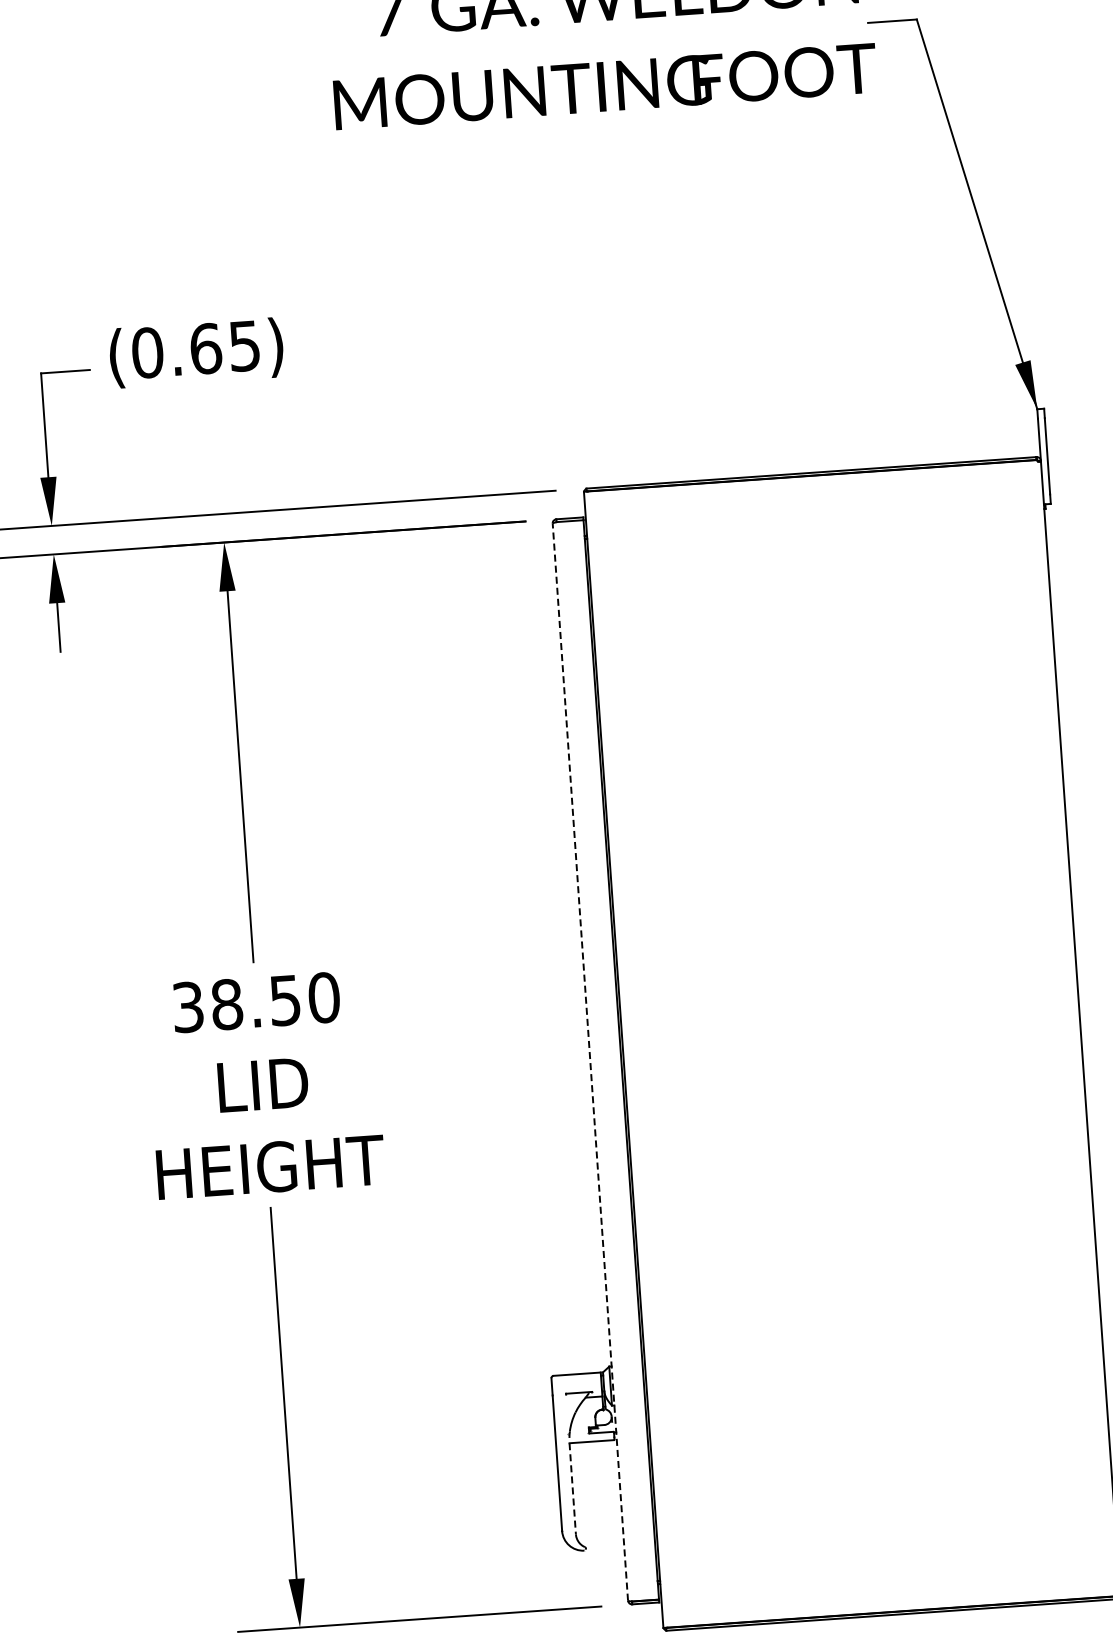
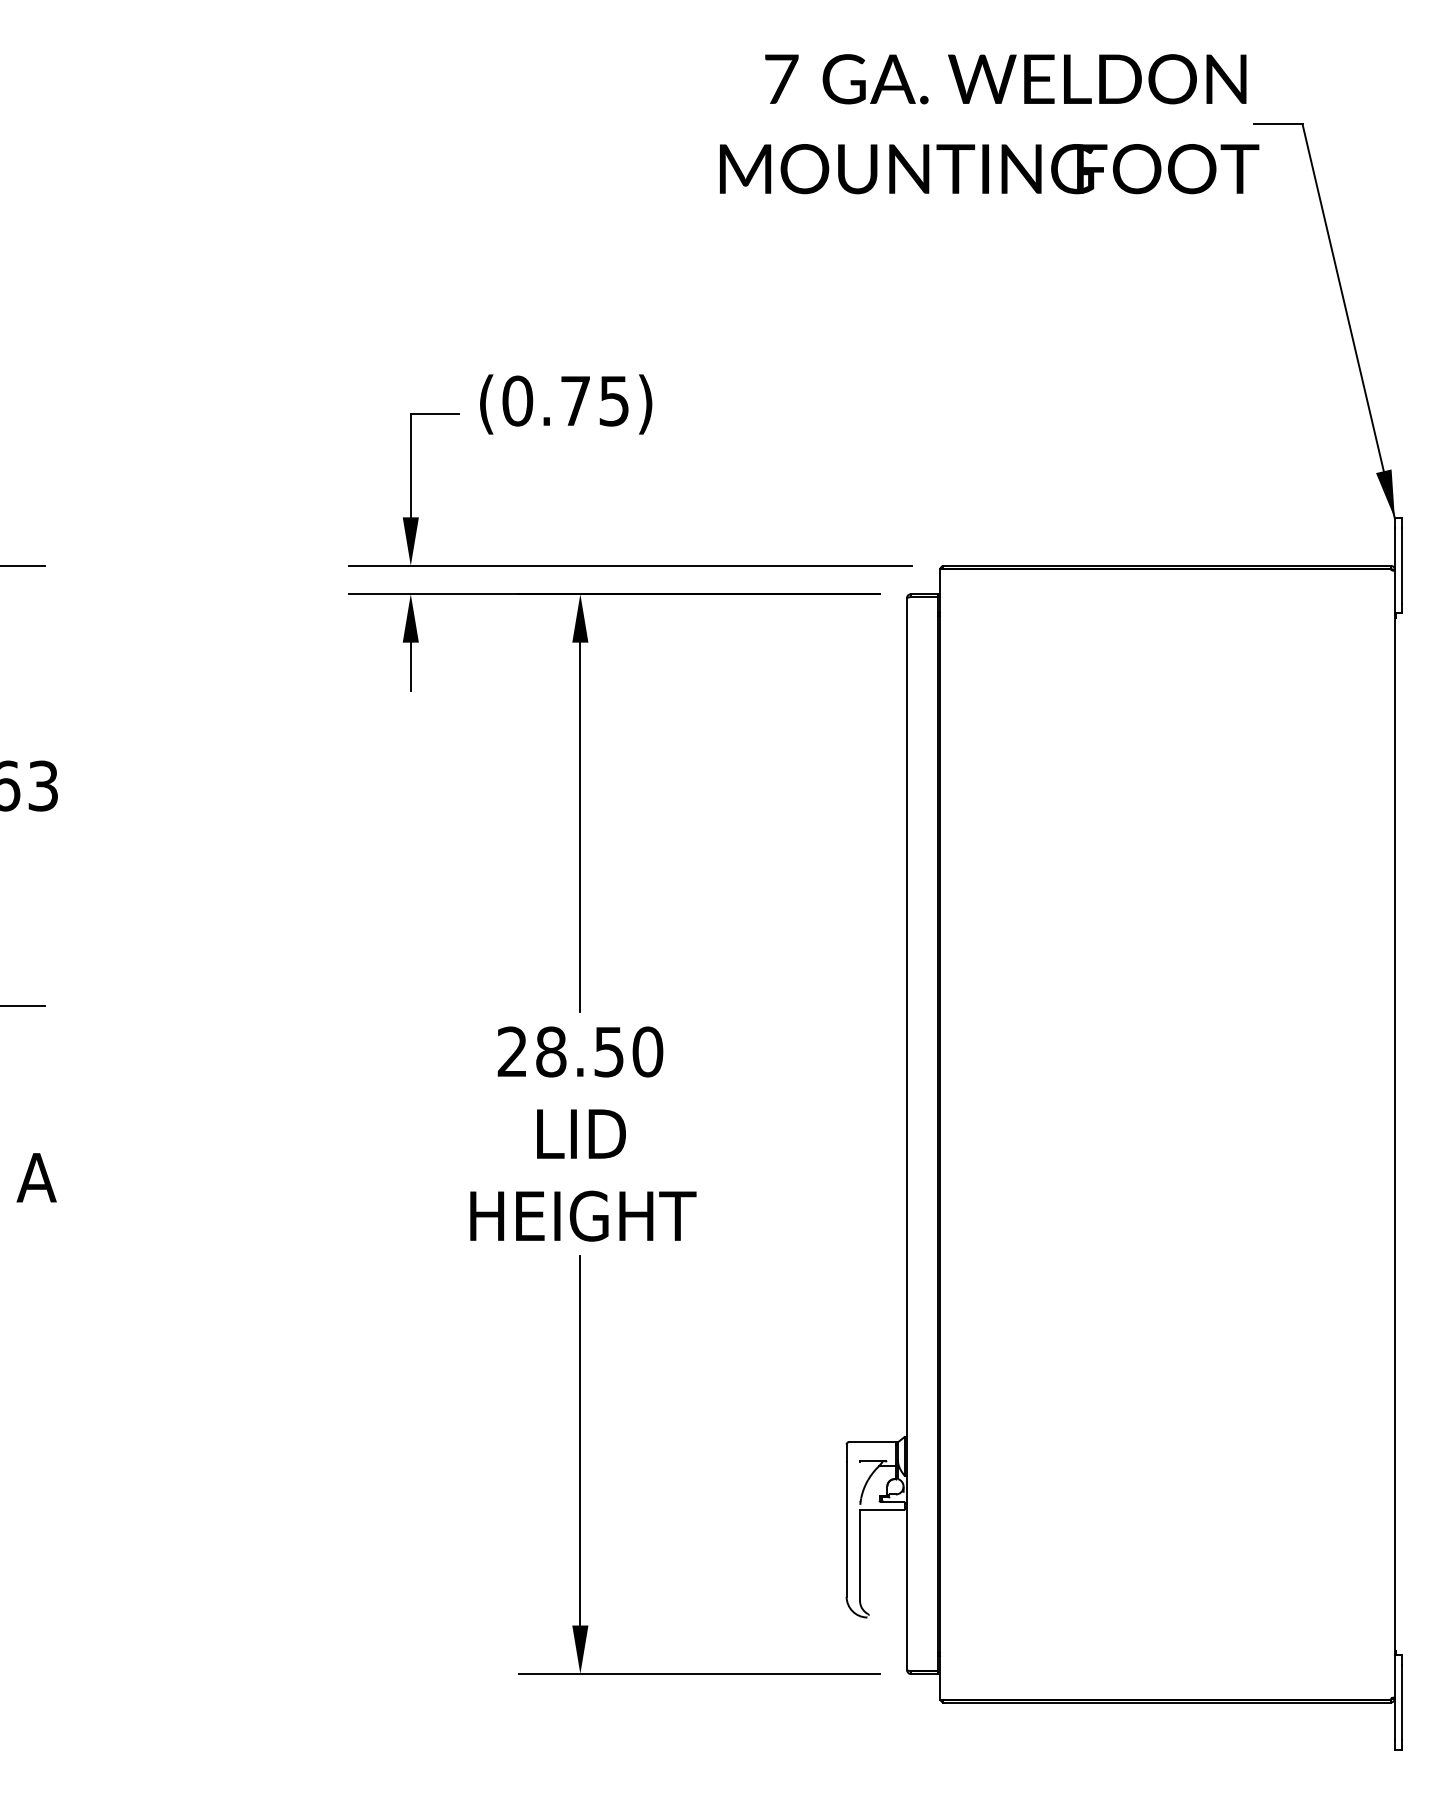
text: (205, 348) -> (575, 400), (0.65) -> (0.75)
text: (188, 1006) -> (512, 1051), 38.50 -> 28.50
line: (590, 1062) -> (907, 1134), dashed -> solid
line: (573, 1488) -> (860, 1555), dashed -> solid

